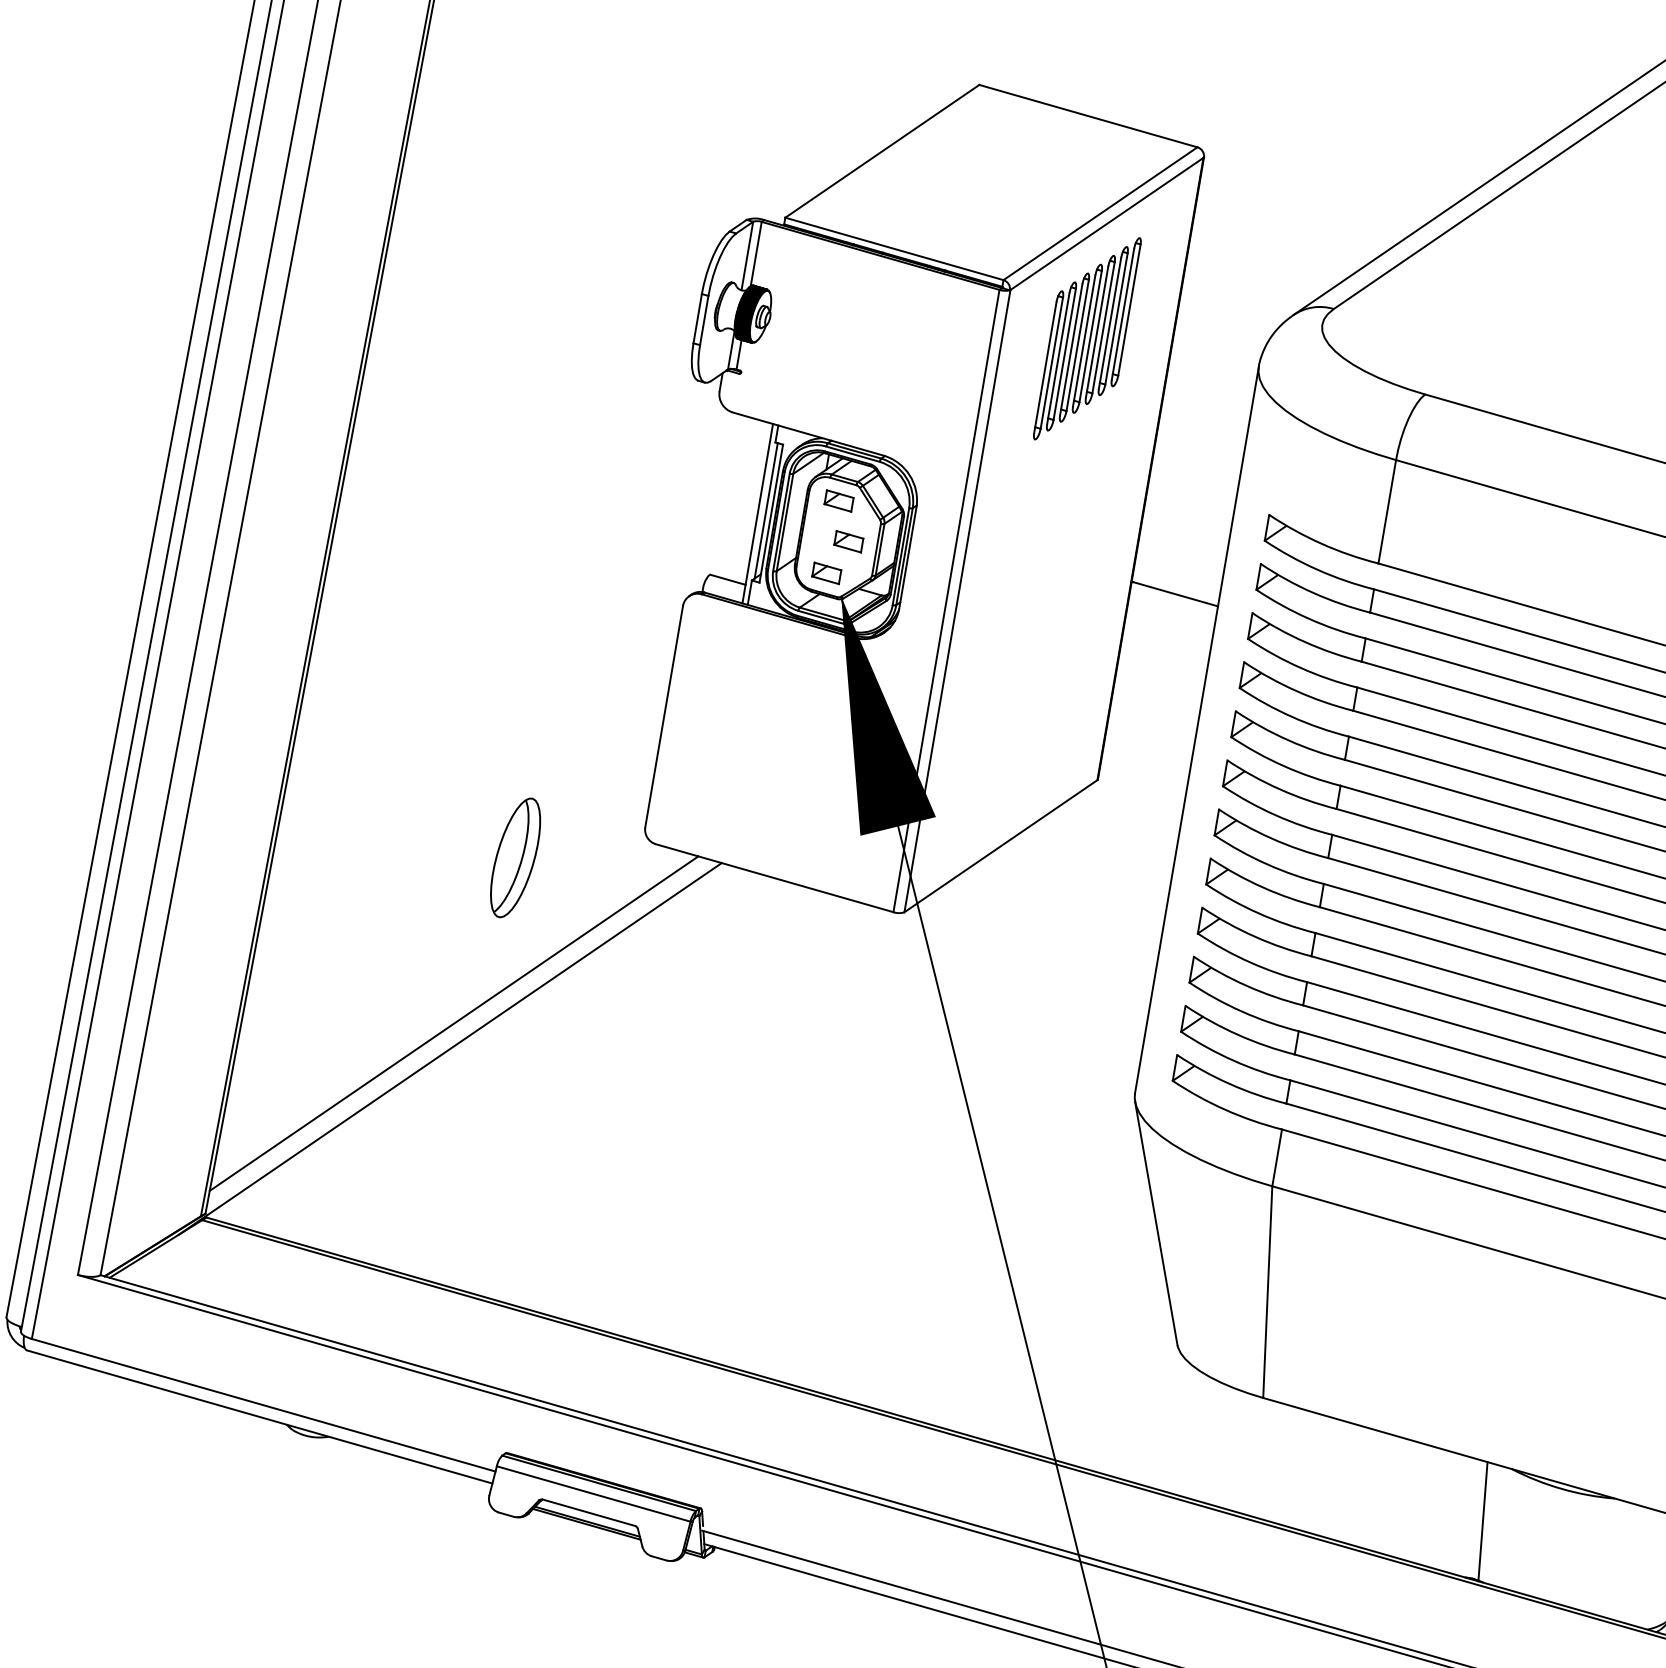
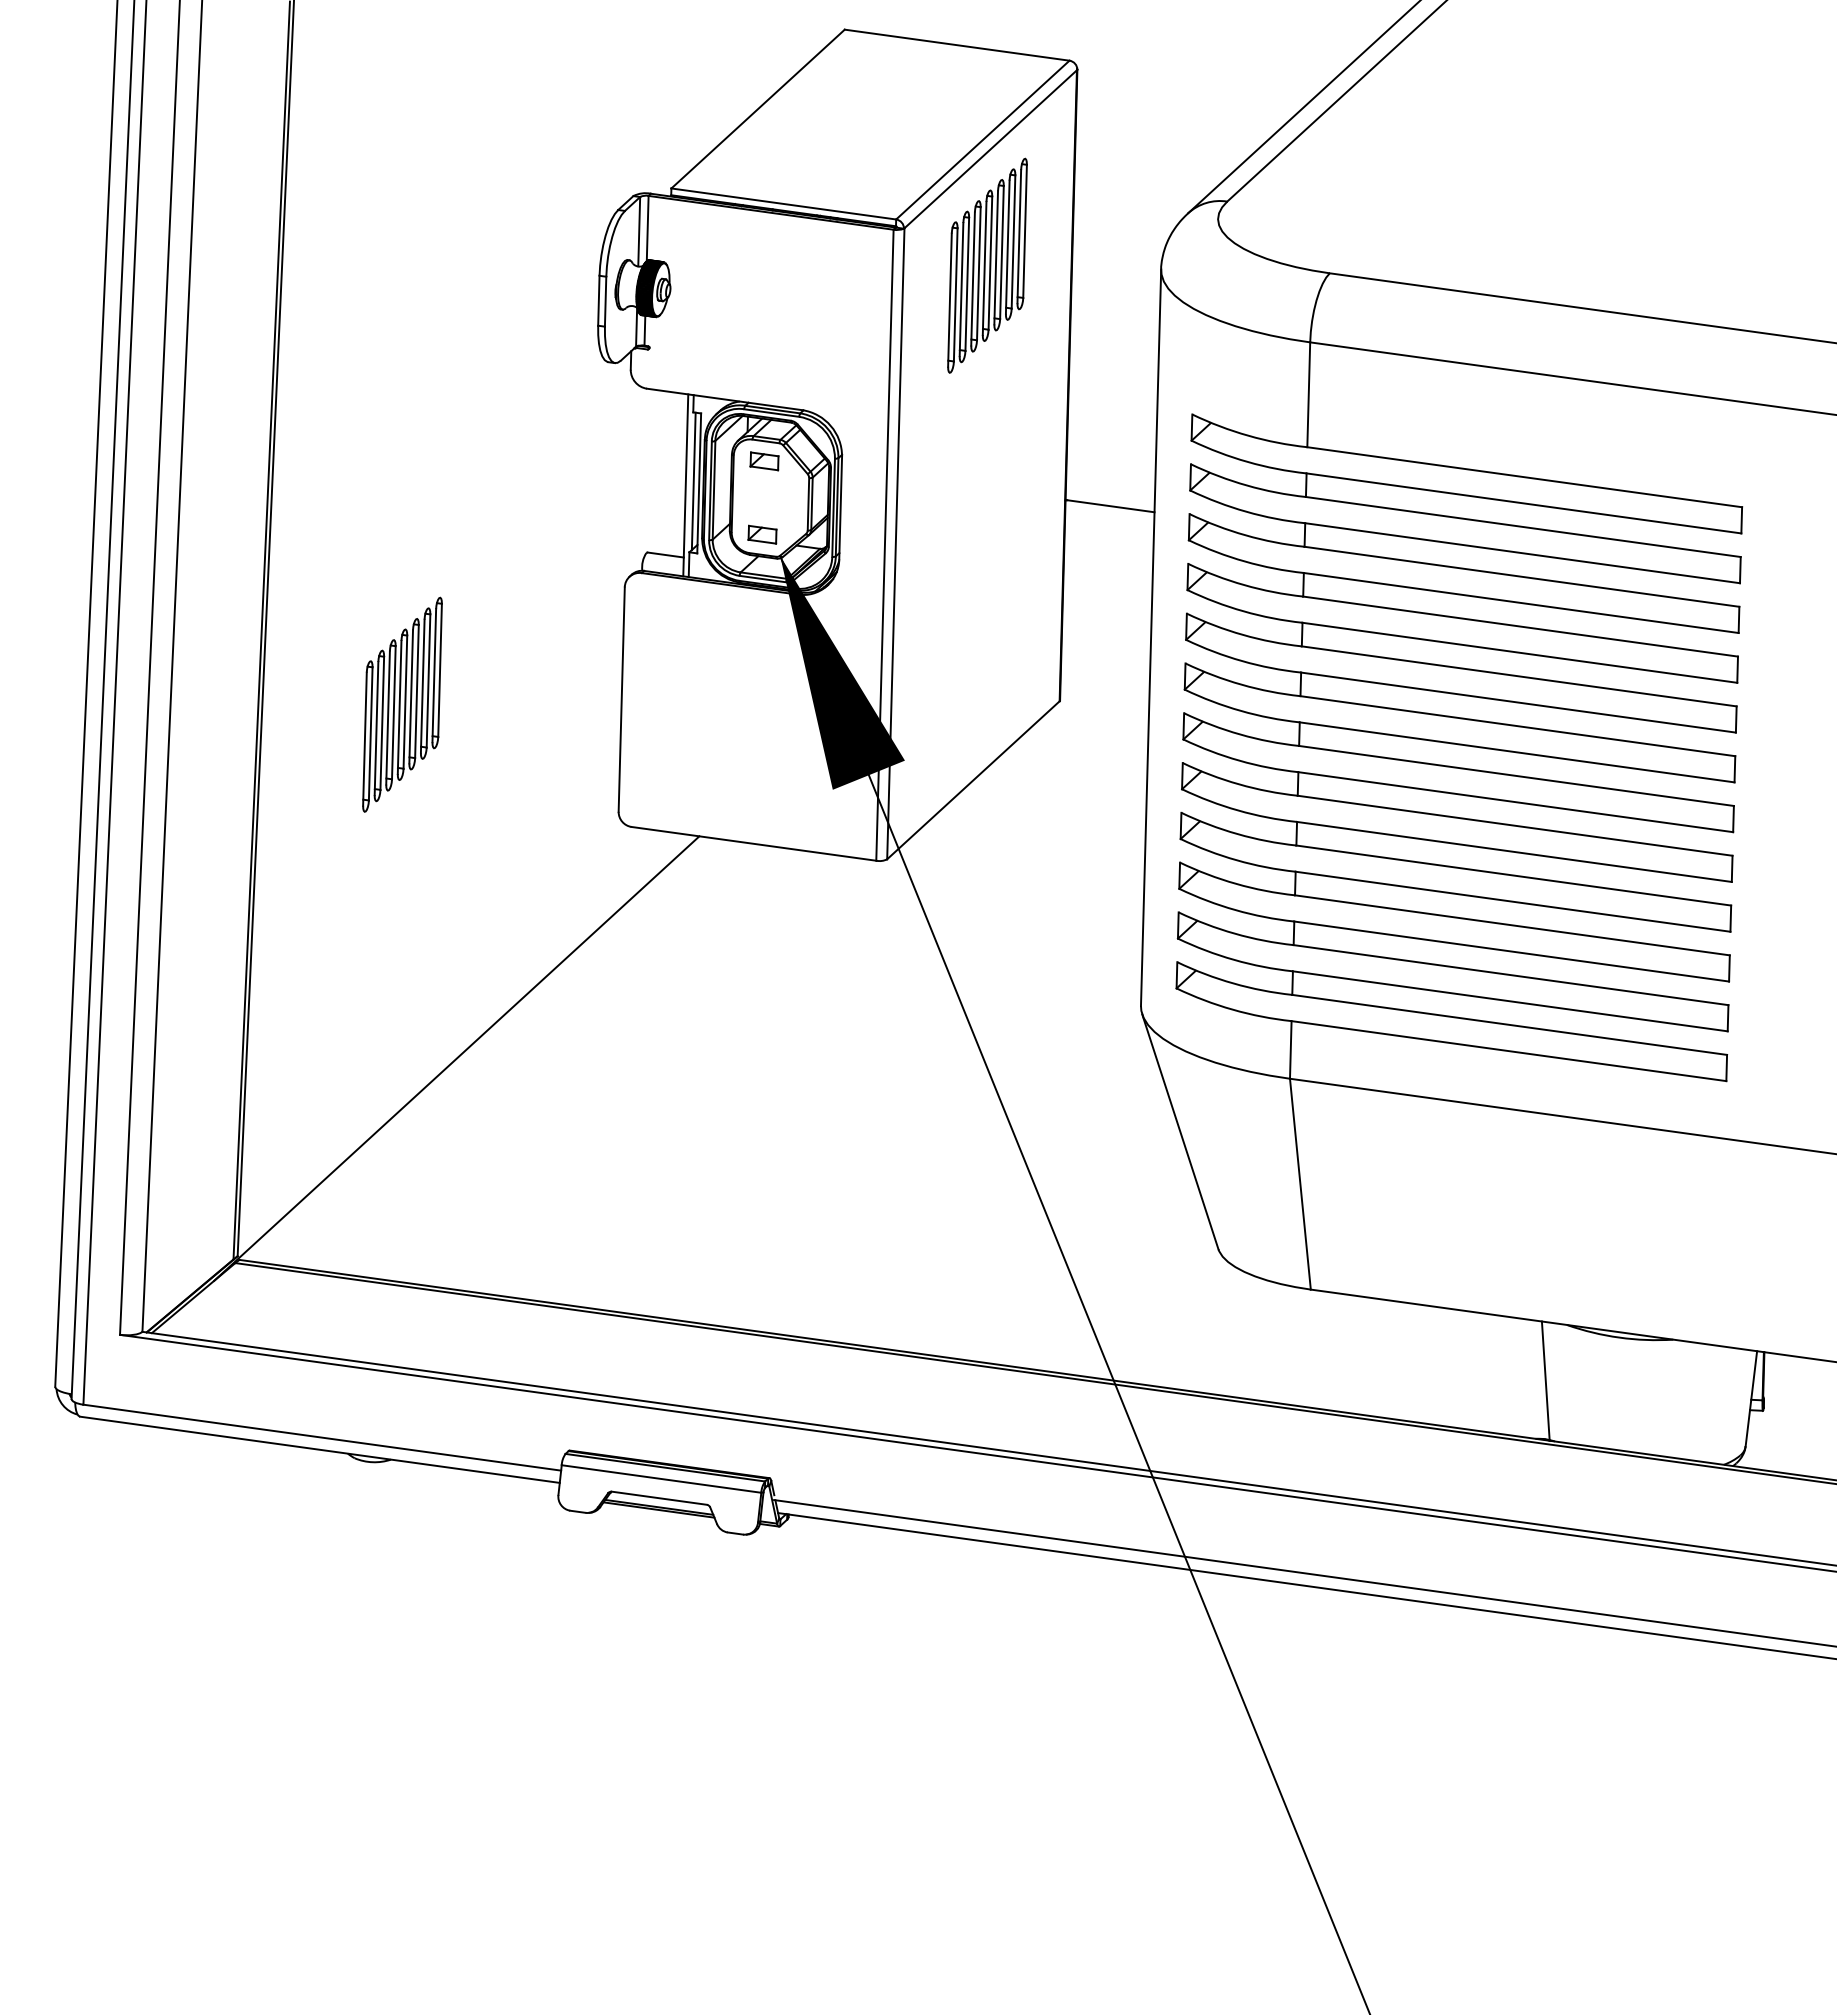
part: (848, 541) -> (779, 500), removed
part: (446, 690) -> (402, 704), added
part: (515, 858) -> (494, 860), removed
line: (453, 1024) -> (456, 1033), removed

